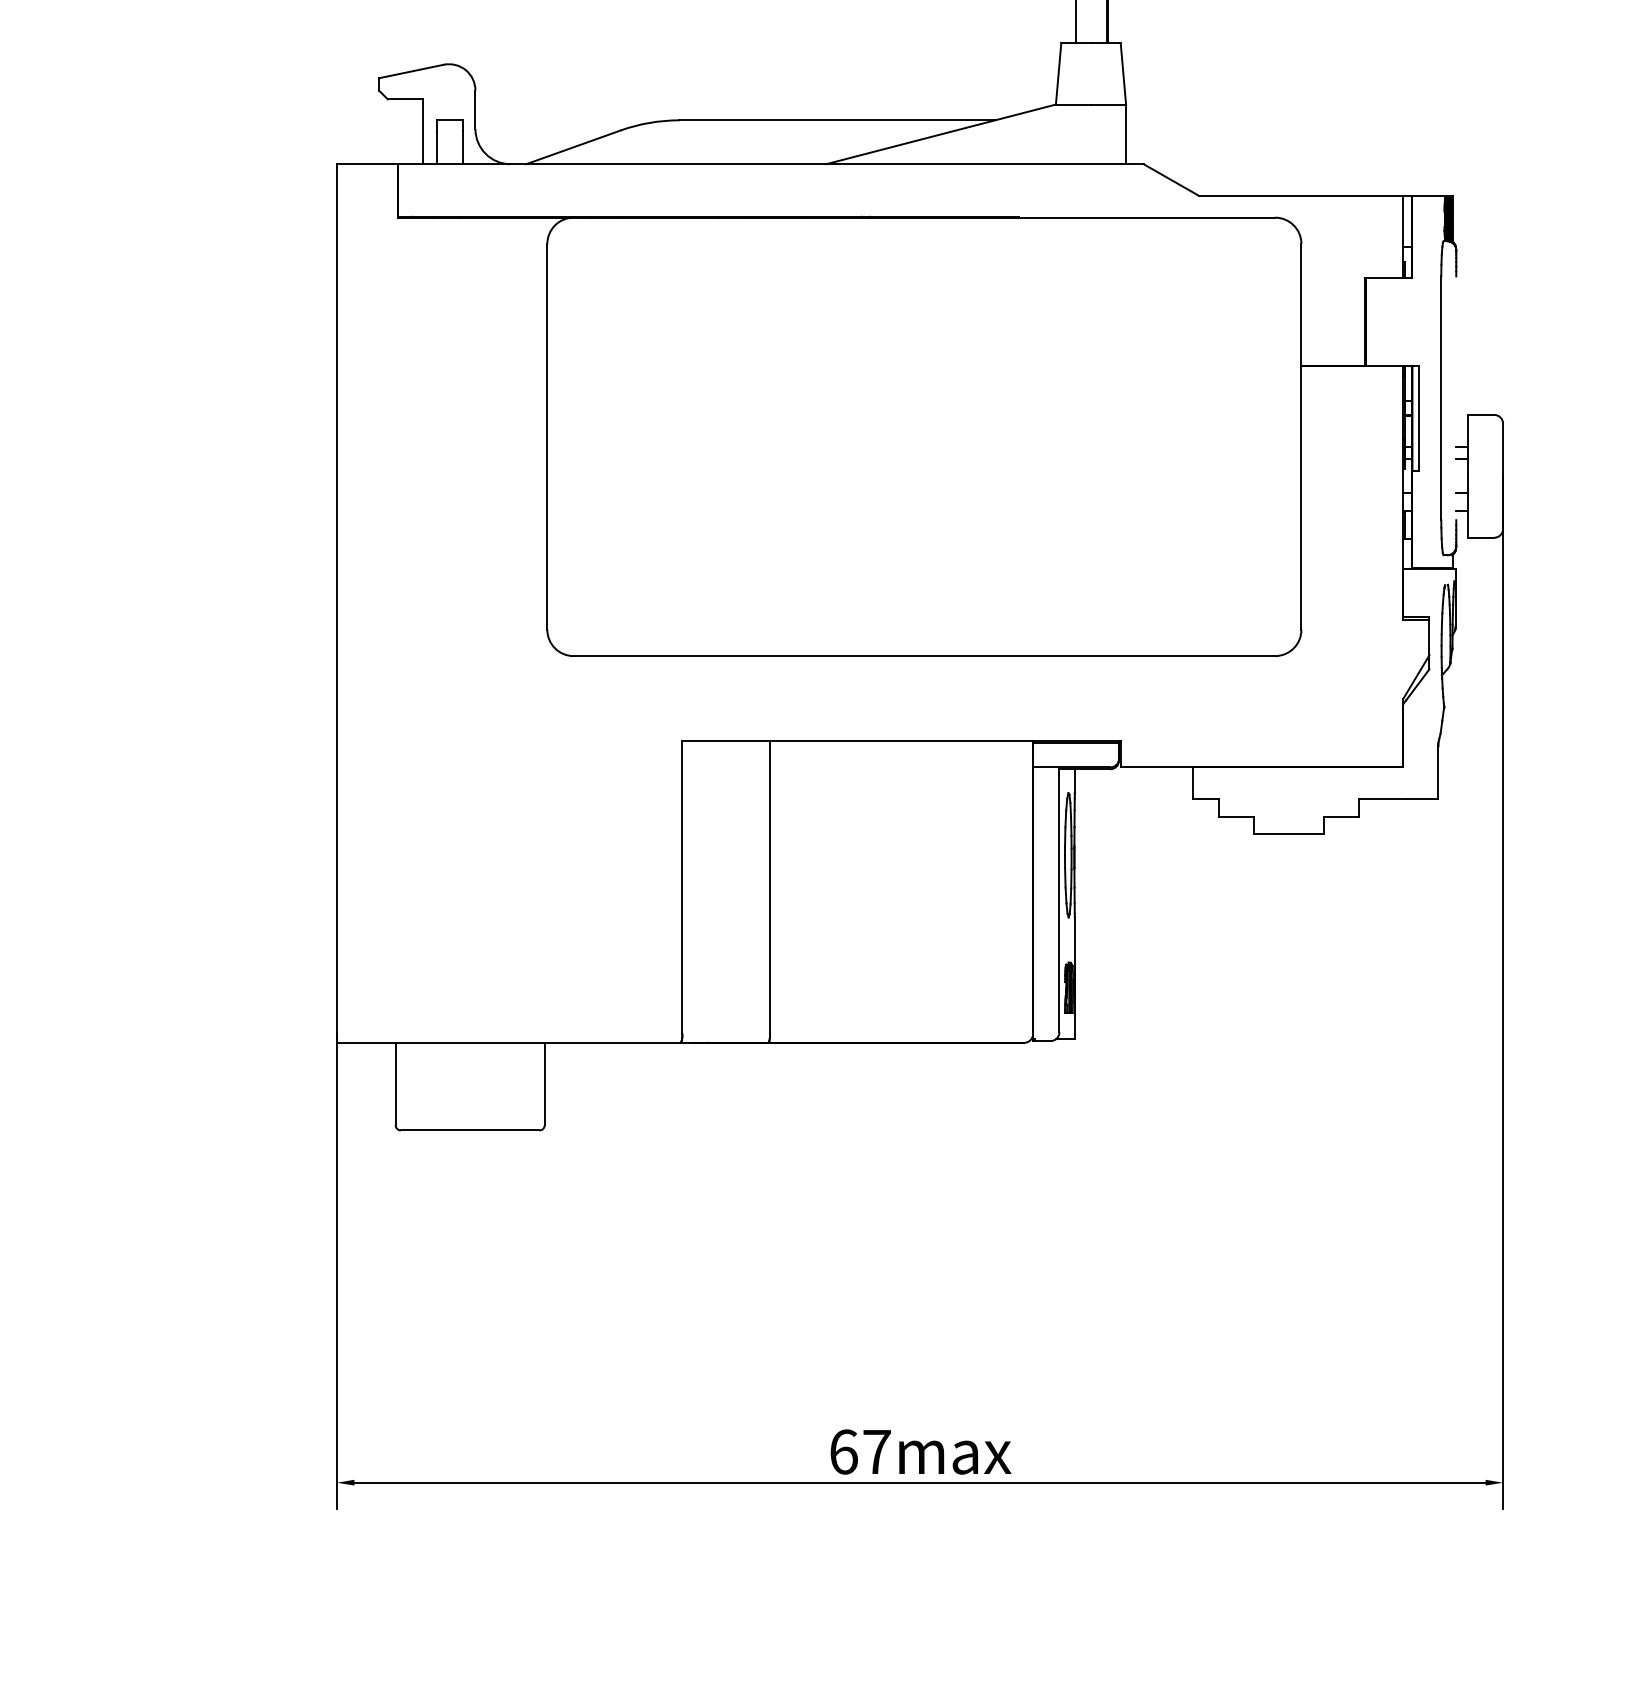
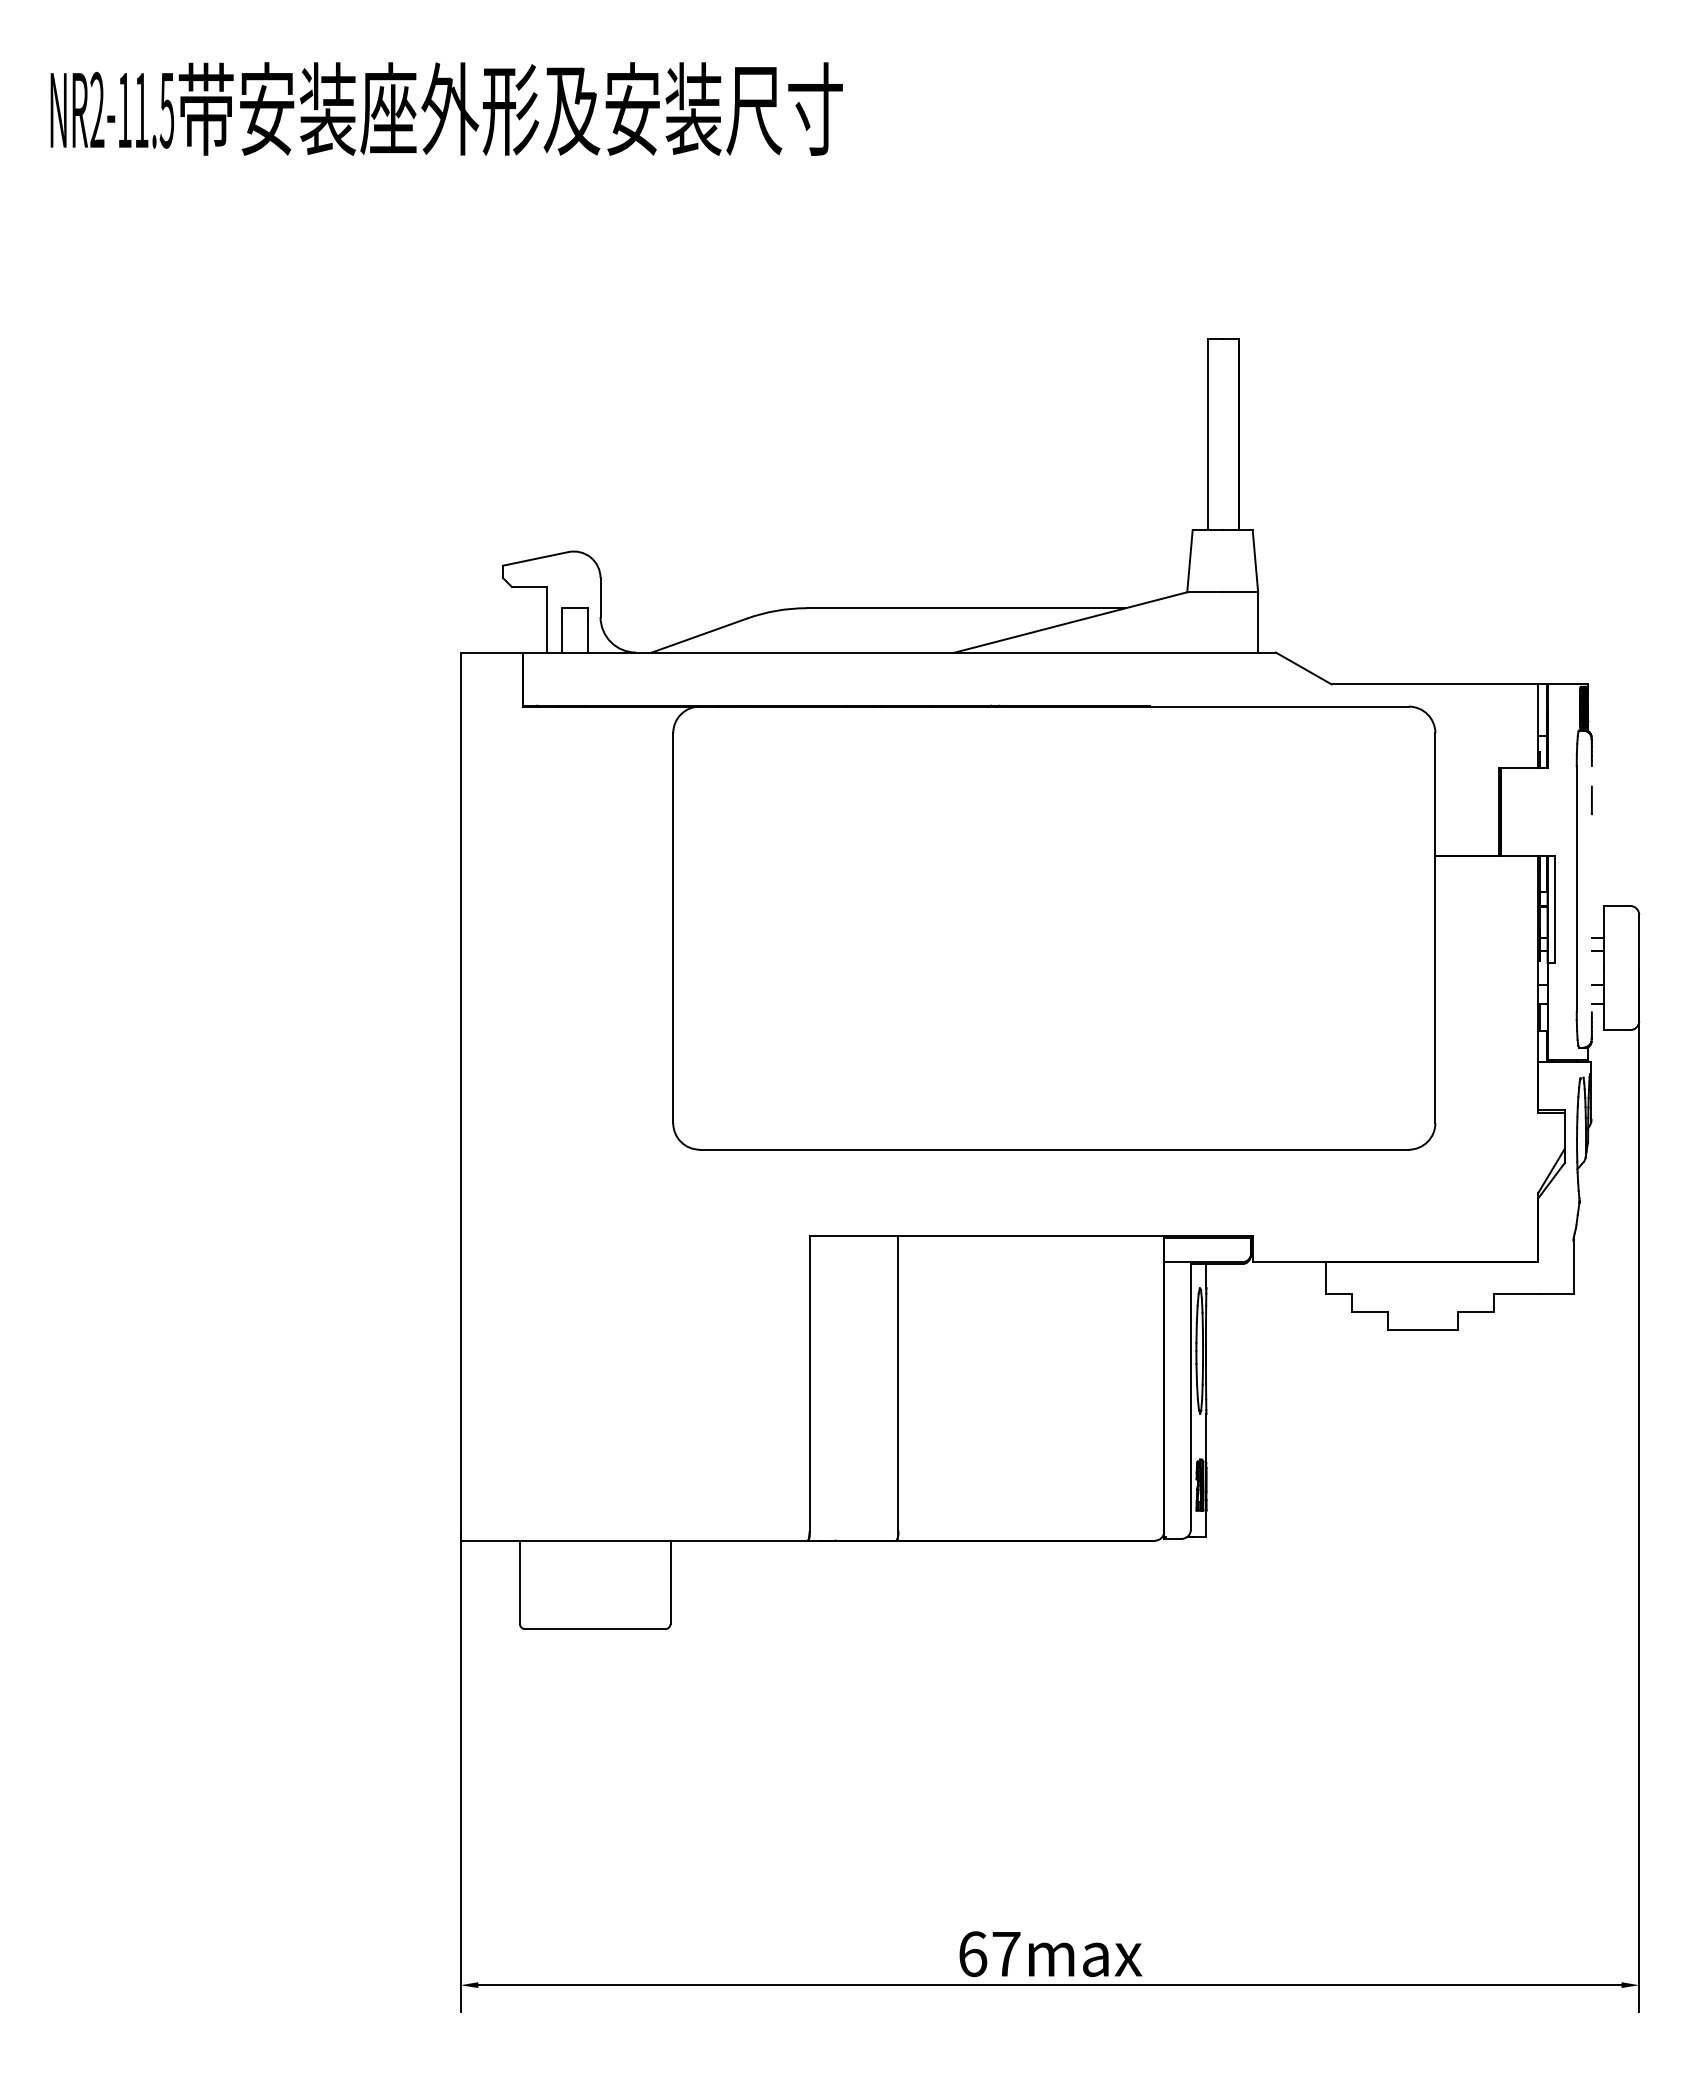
line: (1455, 309) -> (1591, 799), added

